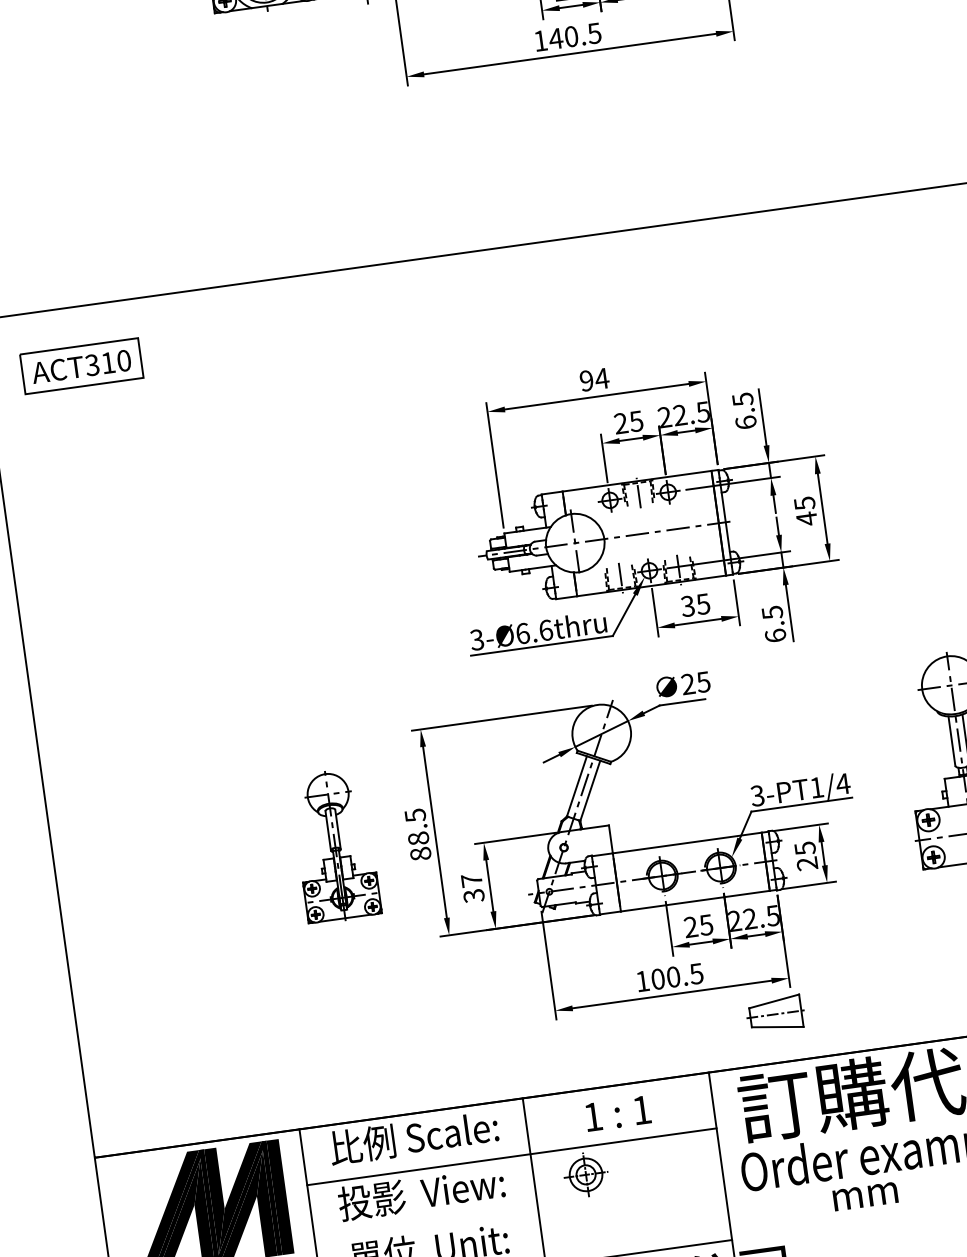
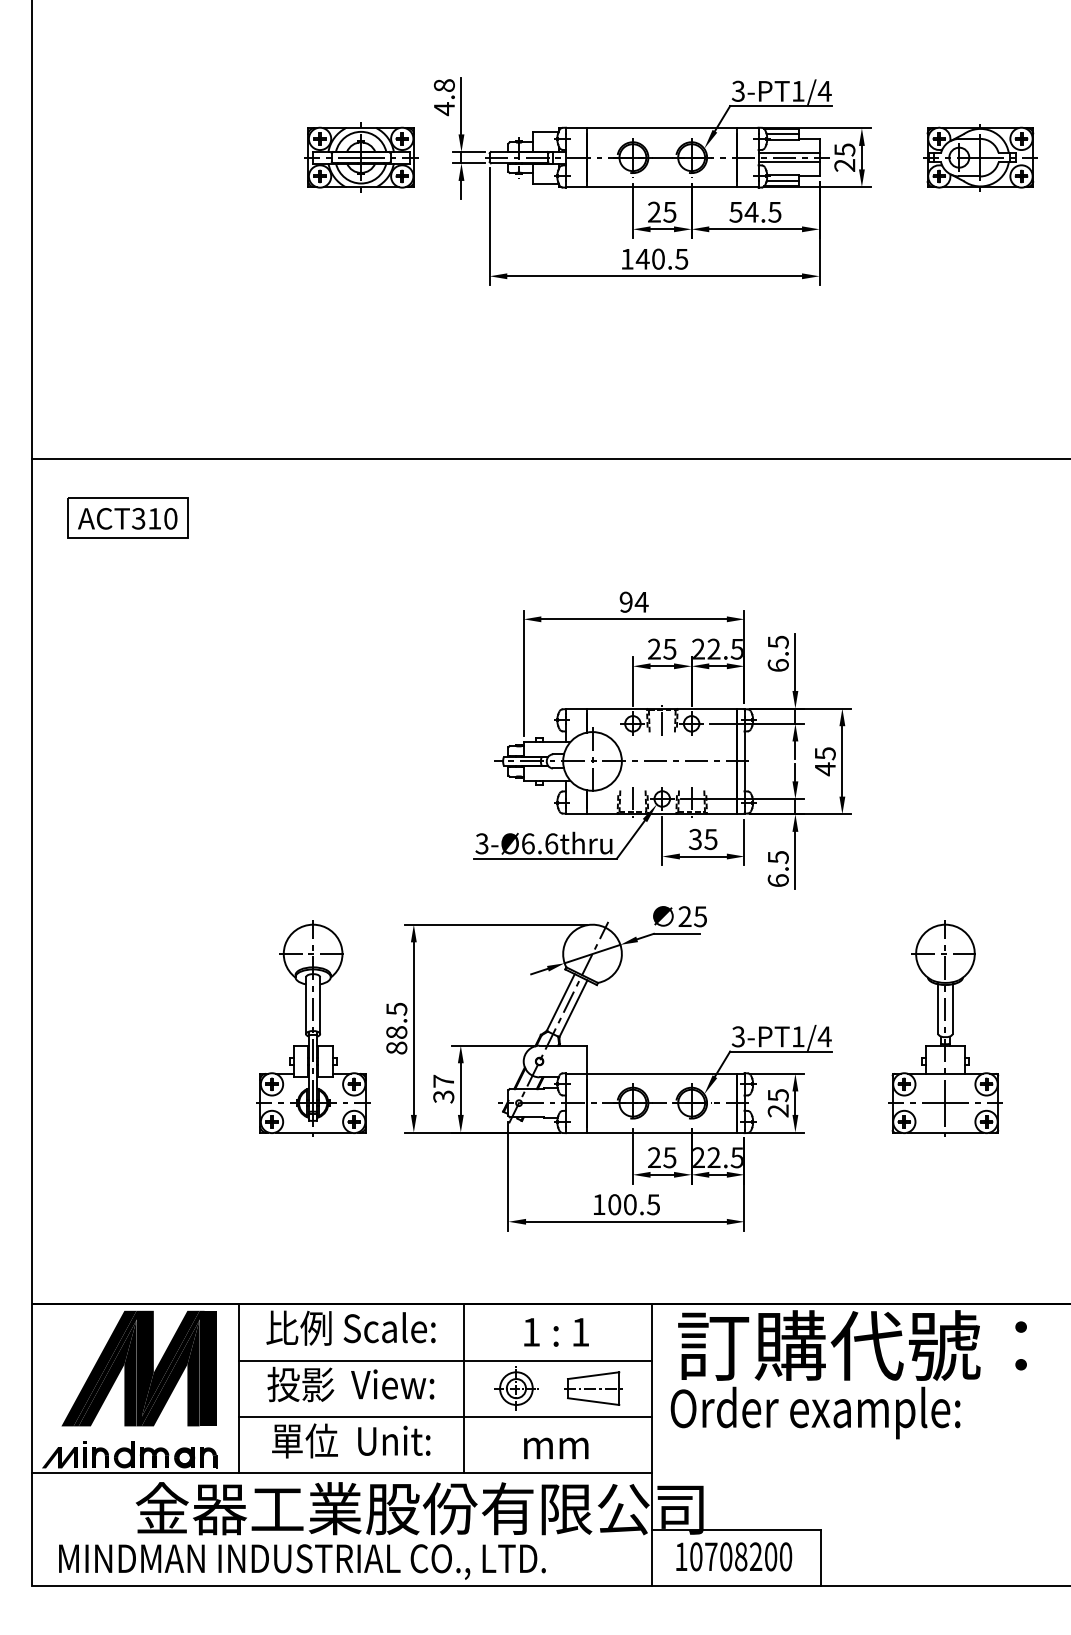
part: (335, 846) -> (313, 1028), size x1.43
part: (775, 1014) -> (593, 1388), moved
text: (865, 1196) -> (556, 1448), moved
line: (519, 1212) -> (445, 1416), added

